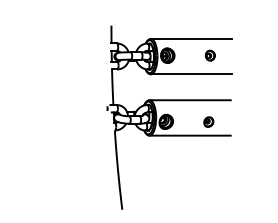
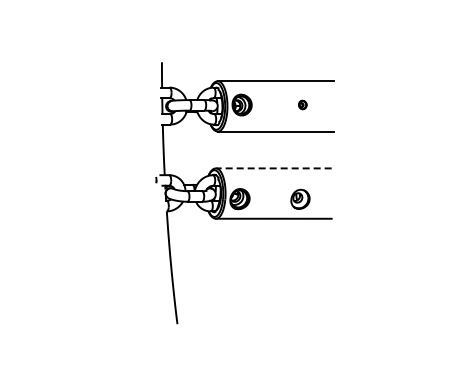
part: (210, 55) -> (302, 104), size x0.6
line: (189, 100) -> (273, 168), solid -> dashed
part: (208, 122) -> (300, 199), size x1.4

